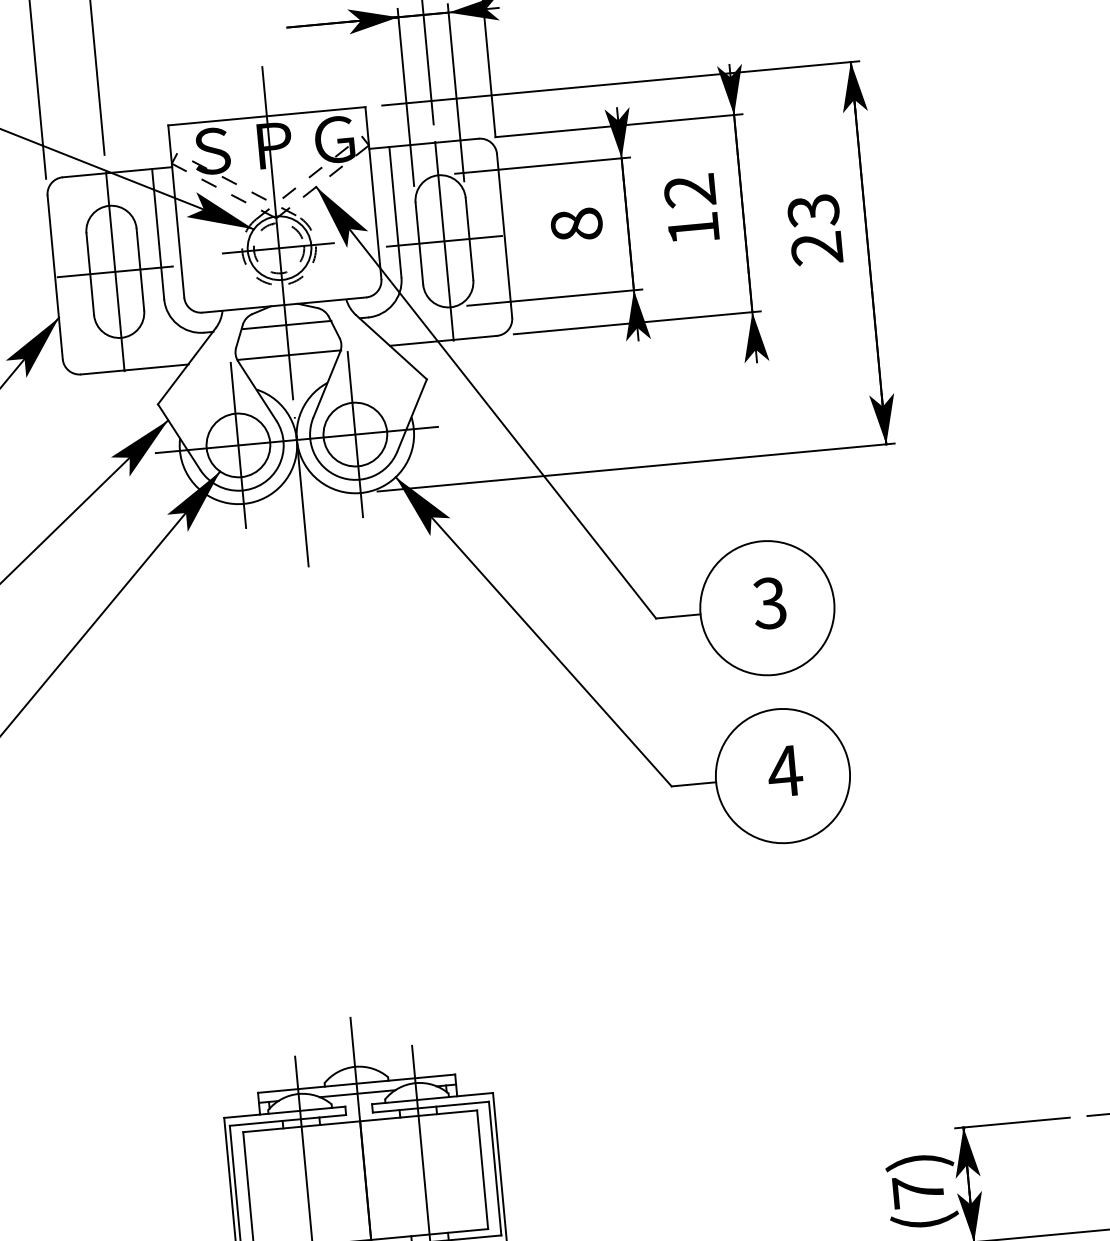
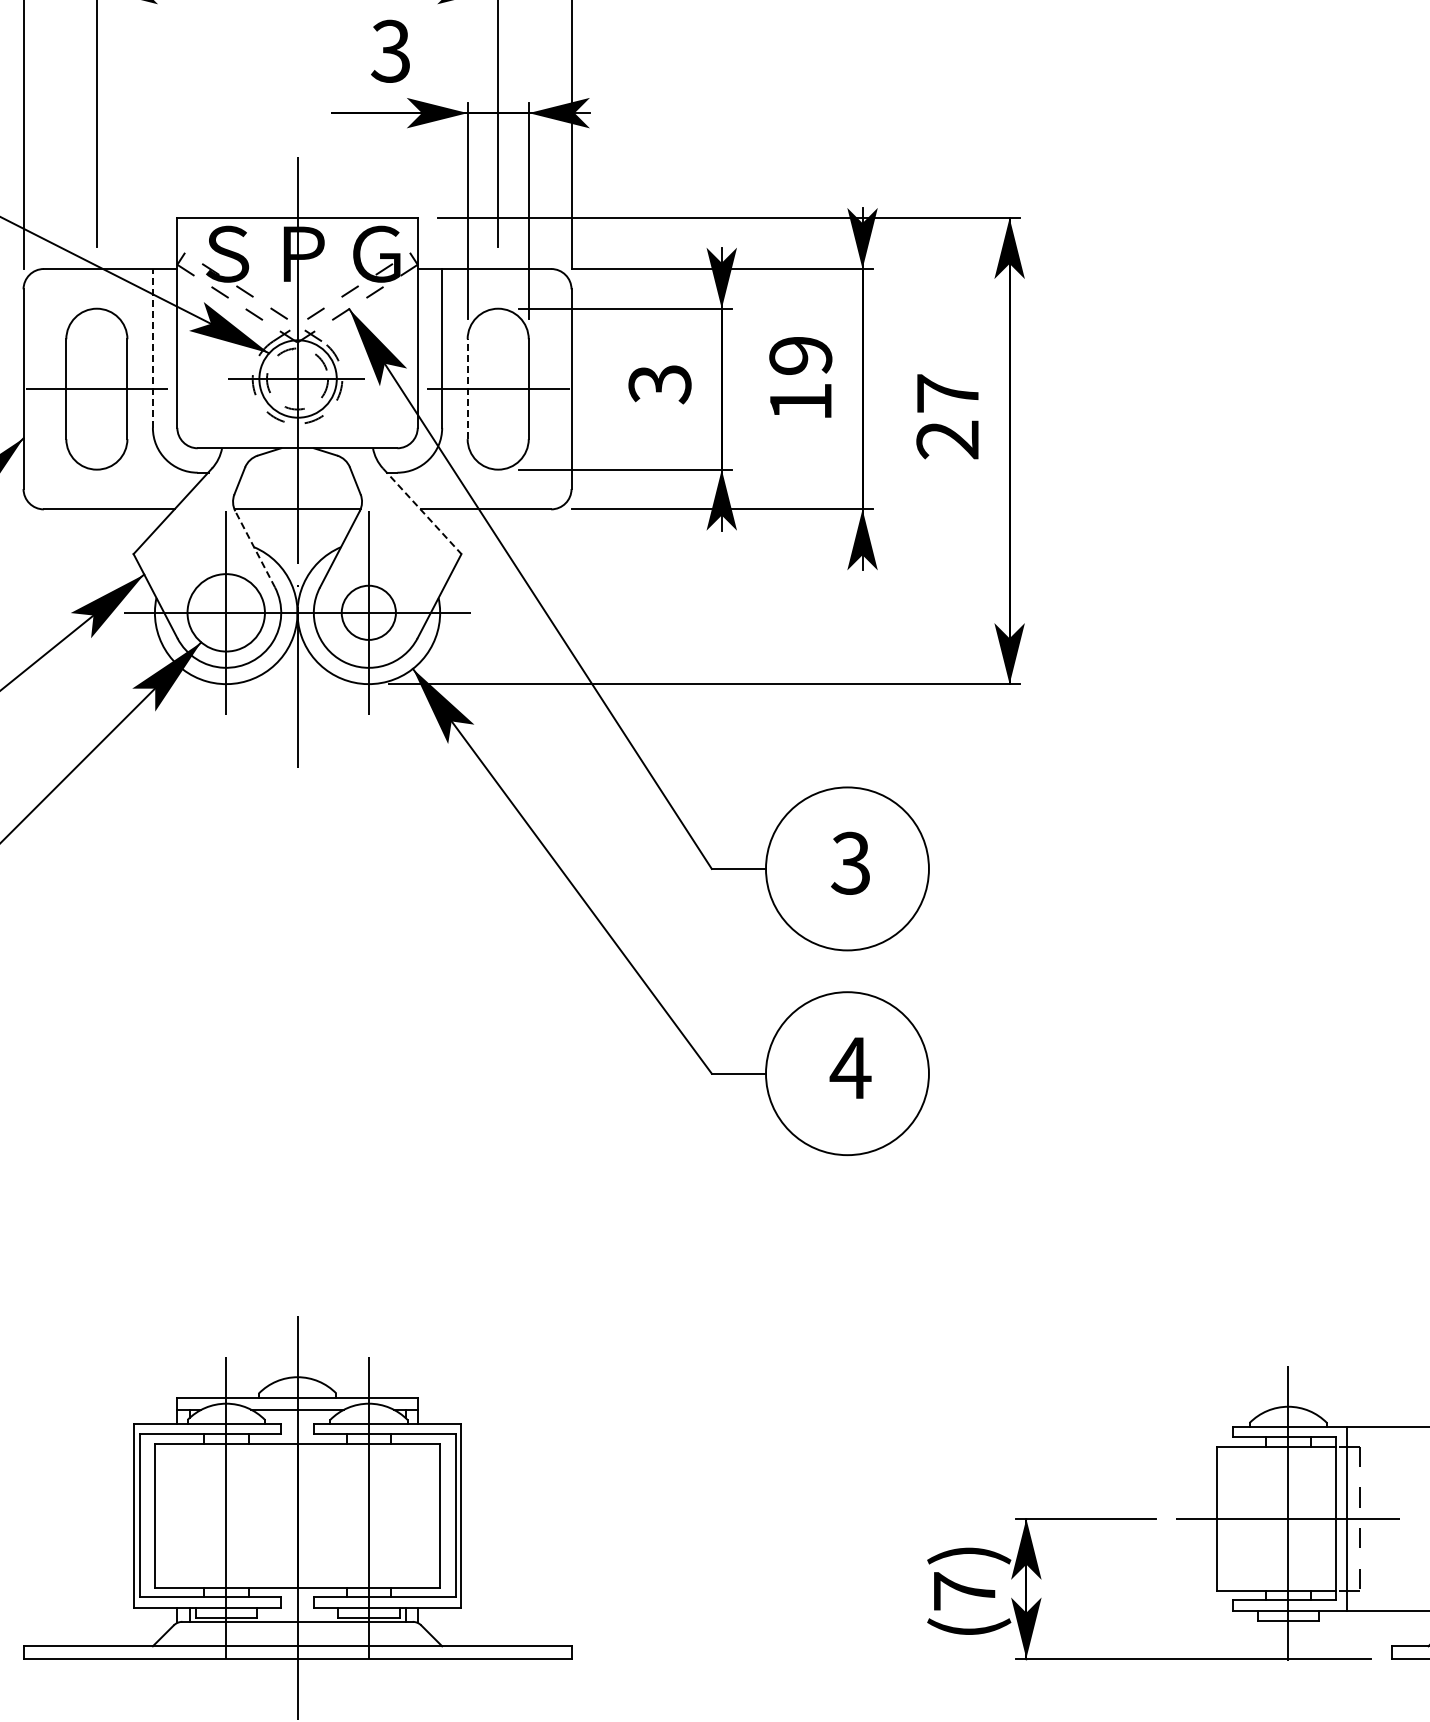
text: (689, 190) -> (800, 355), 12 -> 19
text: (813, 210) -> (947, 393), 23 -> 27
text: (576, 225) -> (659, 384), 8 -> 3
line: (157, 233) -> (152, 347), solid -> dashed
line: (444, 240) -> (498, 388), removed
line: (419, 243) -> (467, 389), solid -> dashed
line: (114, 271) -> (96, 388), removed
line: (286, 324) -> (297, 472), removed
line: (391, 347) -> (422, 511), solid -> dashed
line: (257, 391) -> (255, 549), solid -> dashed
circle: (355, 434) -> (368, 612), size x0.7

